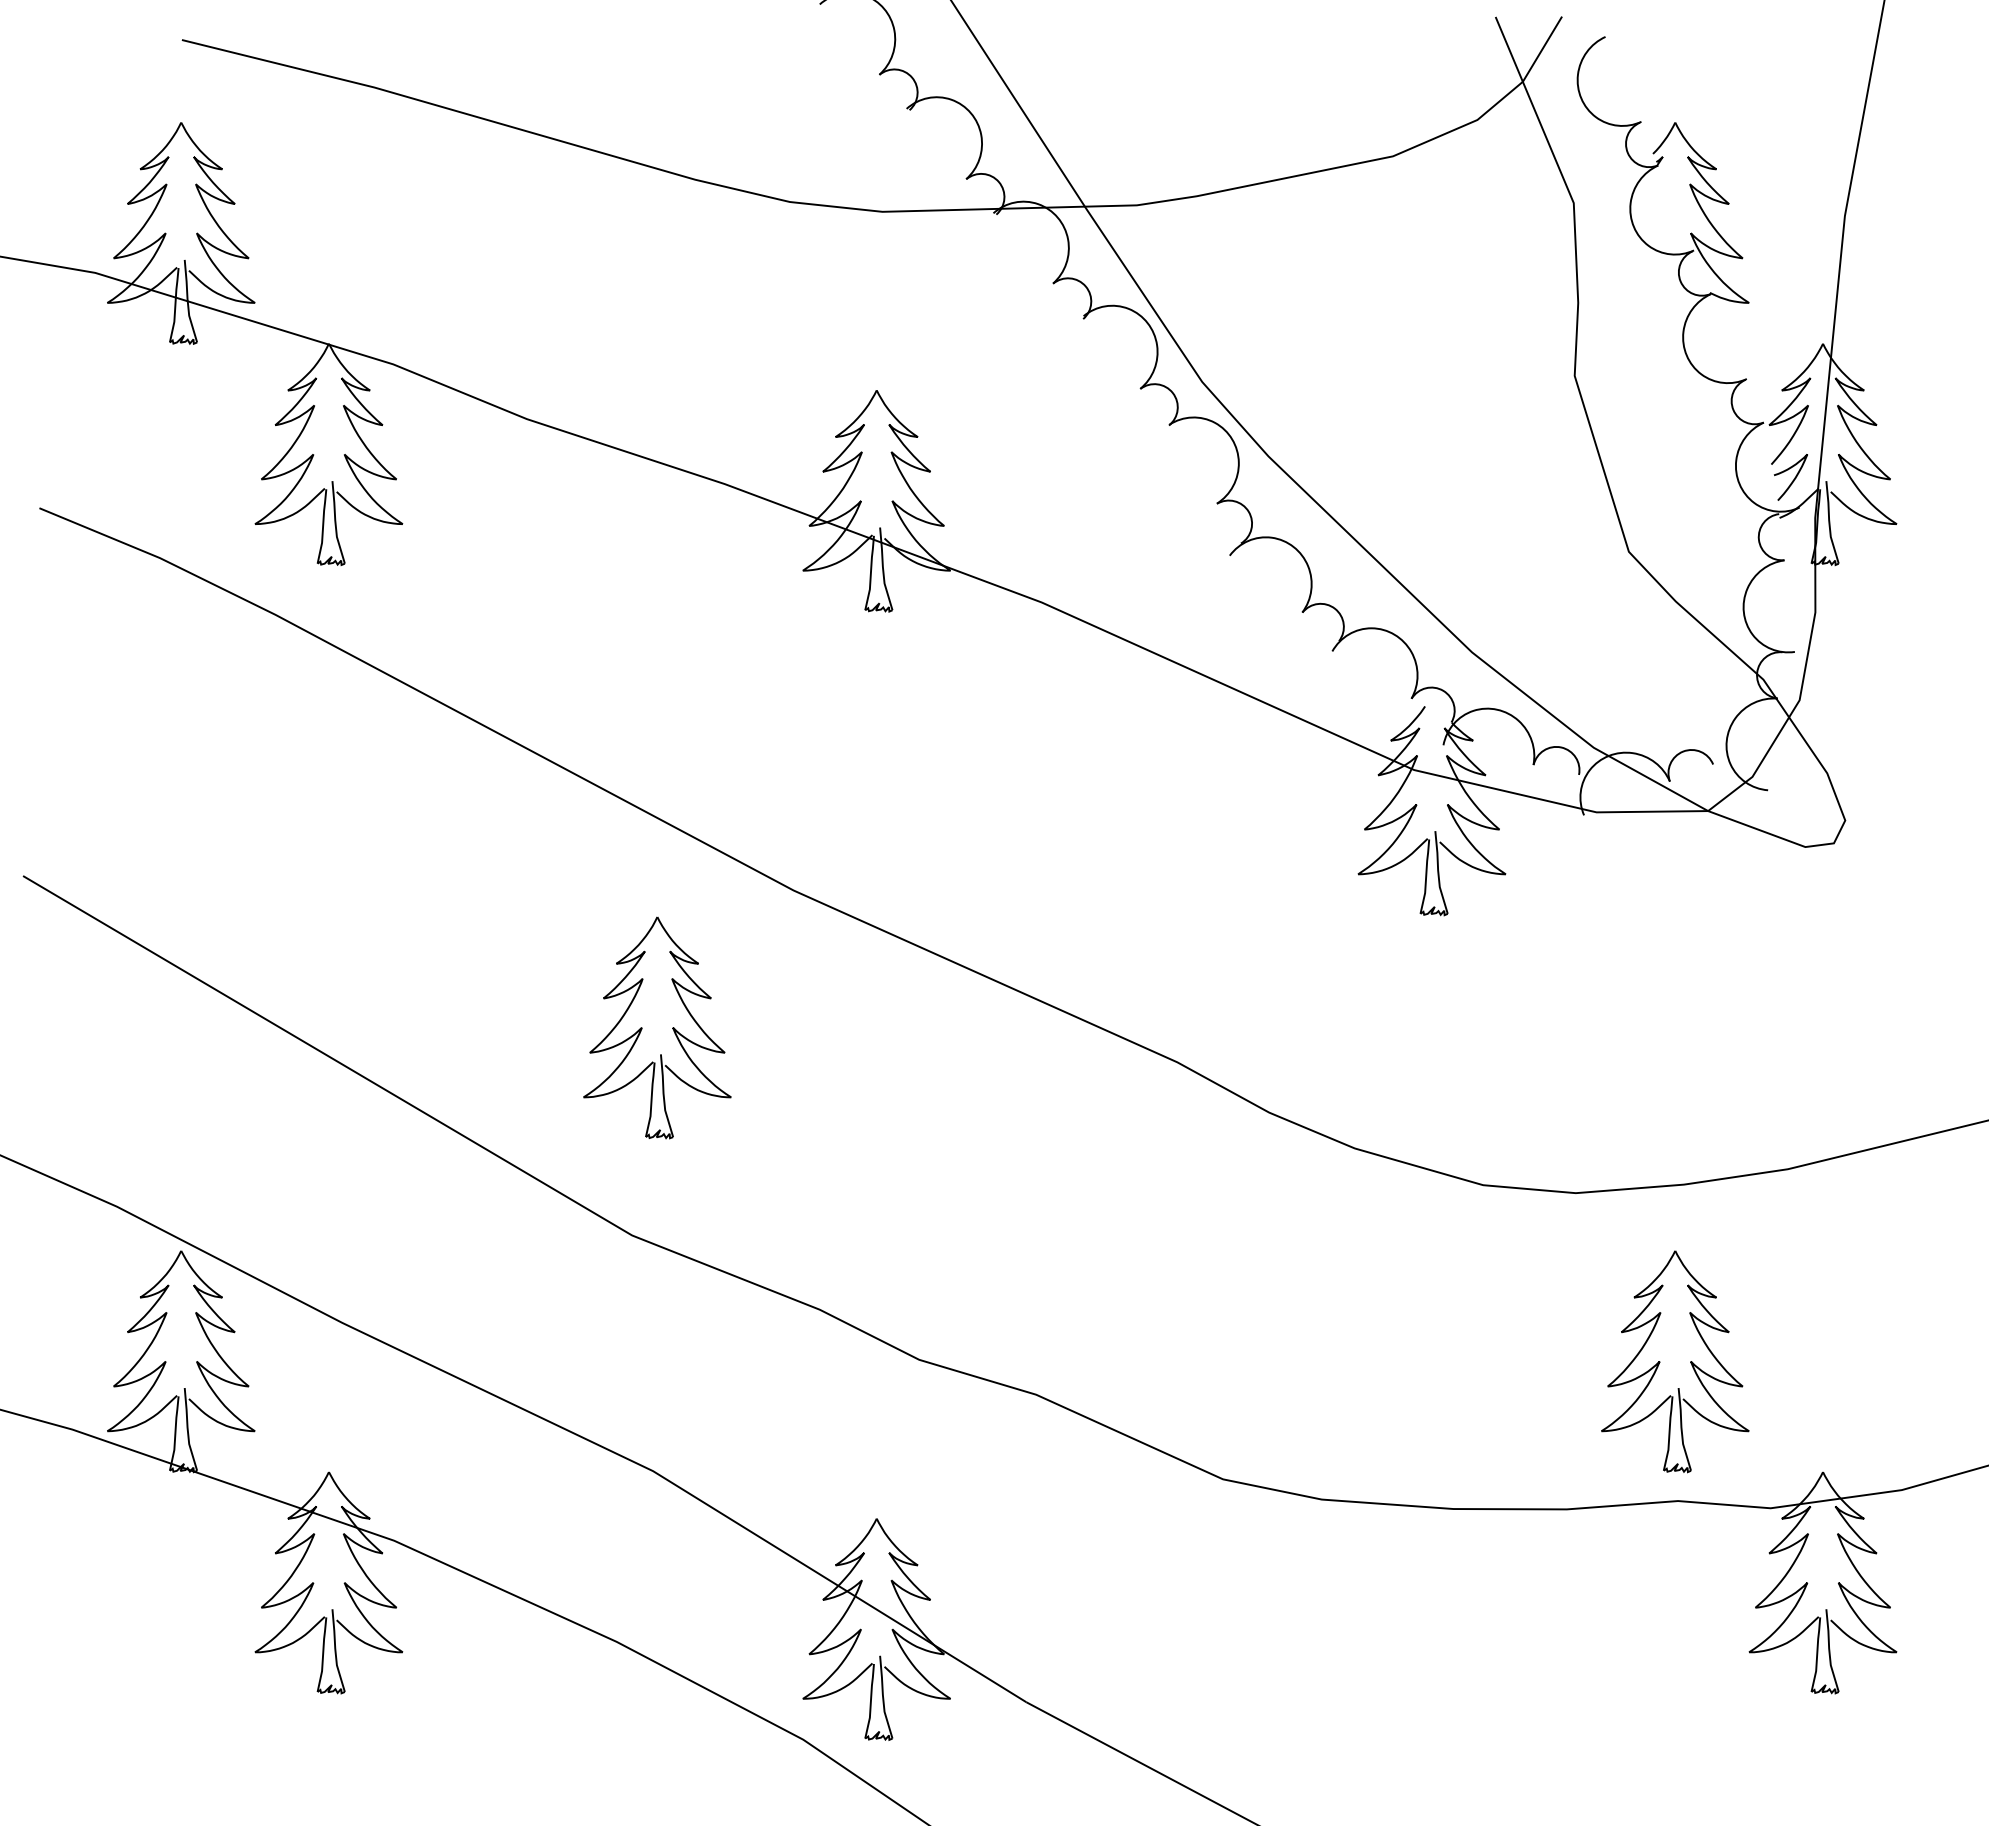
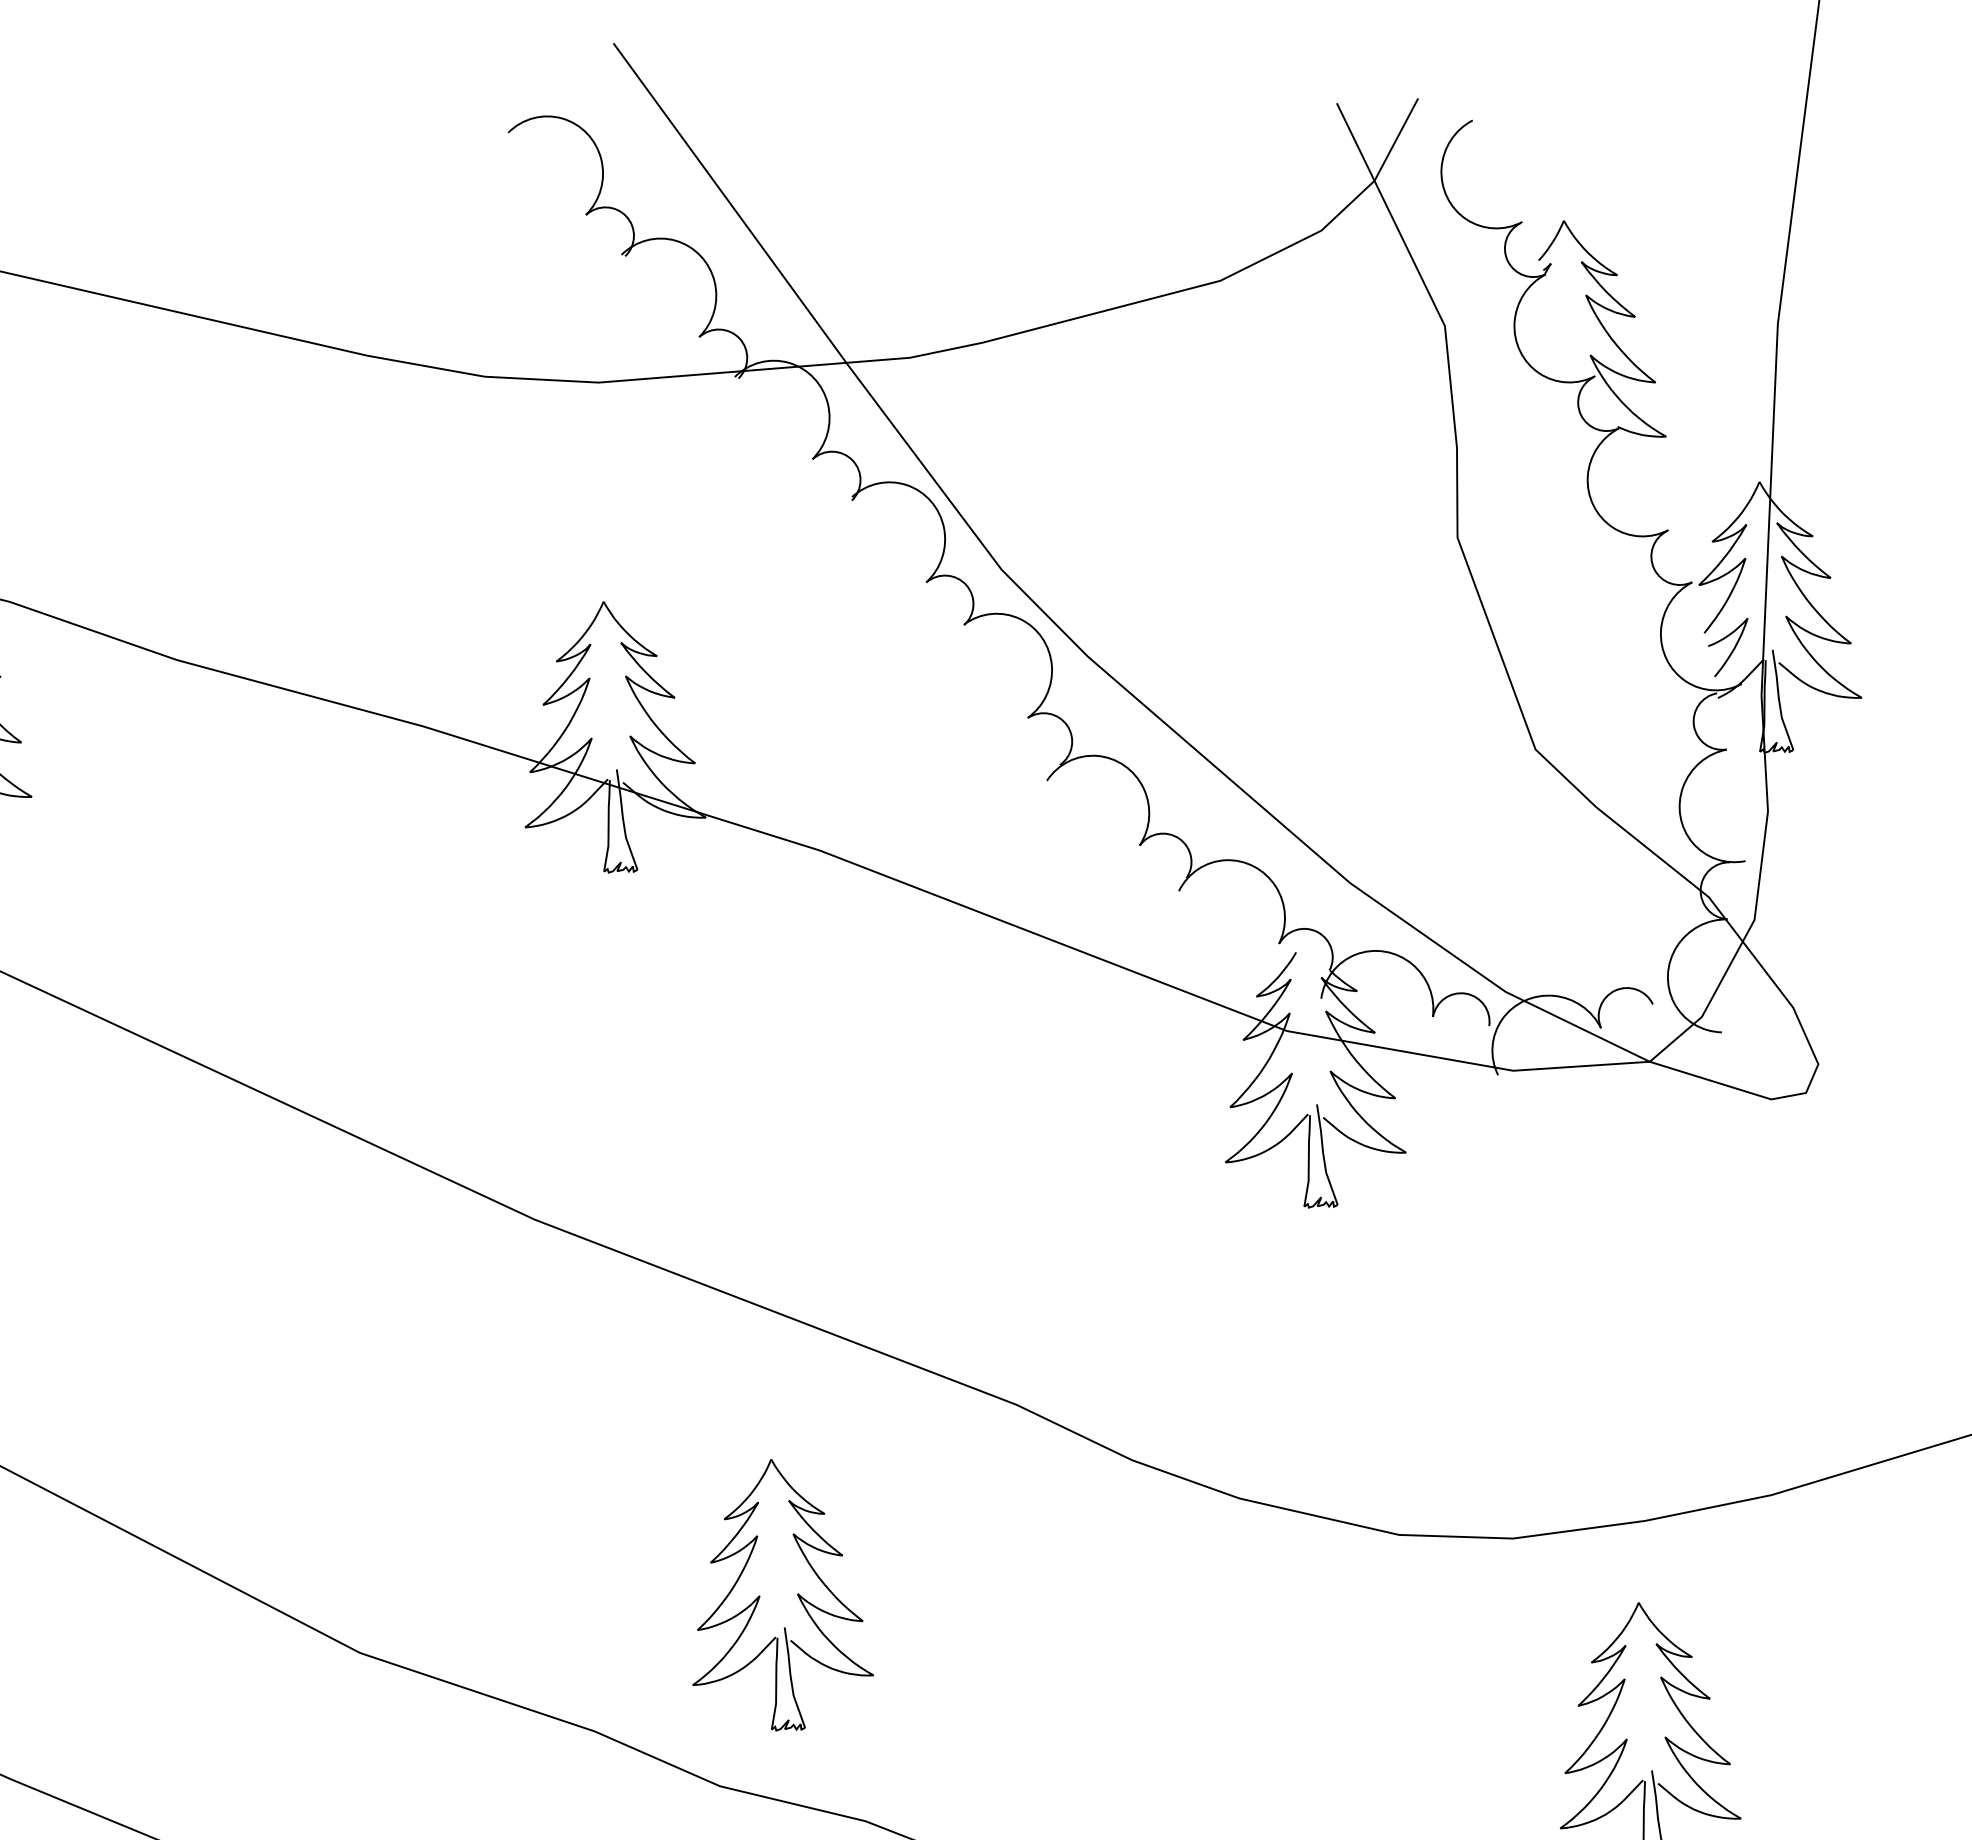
part: (642, 1027) -> (760, 1595), moved

